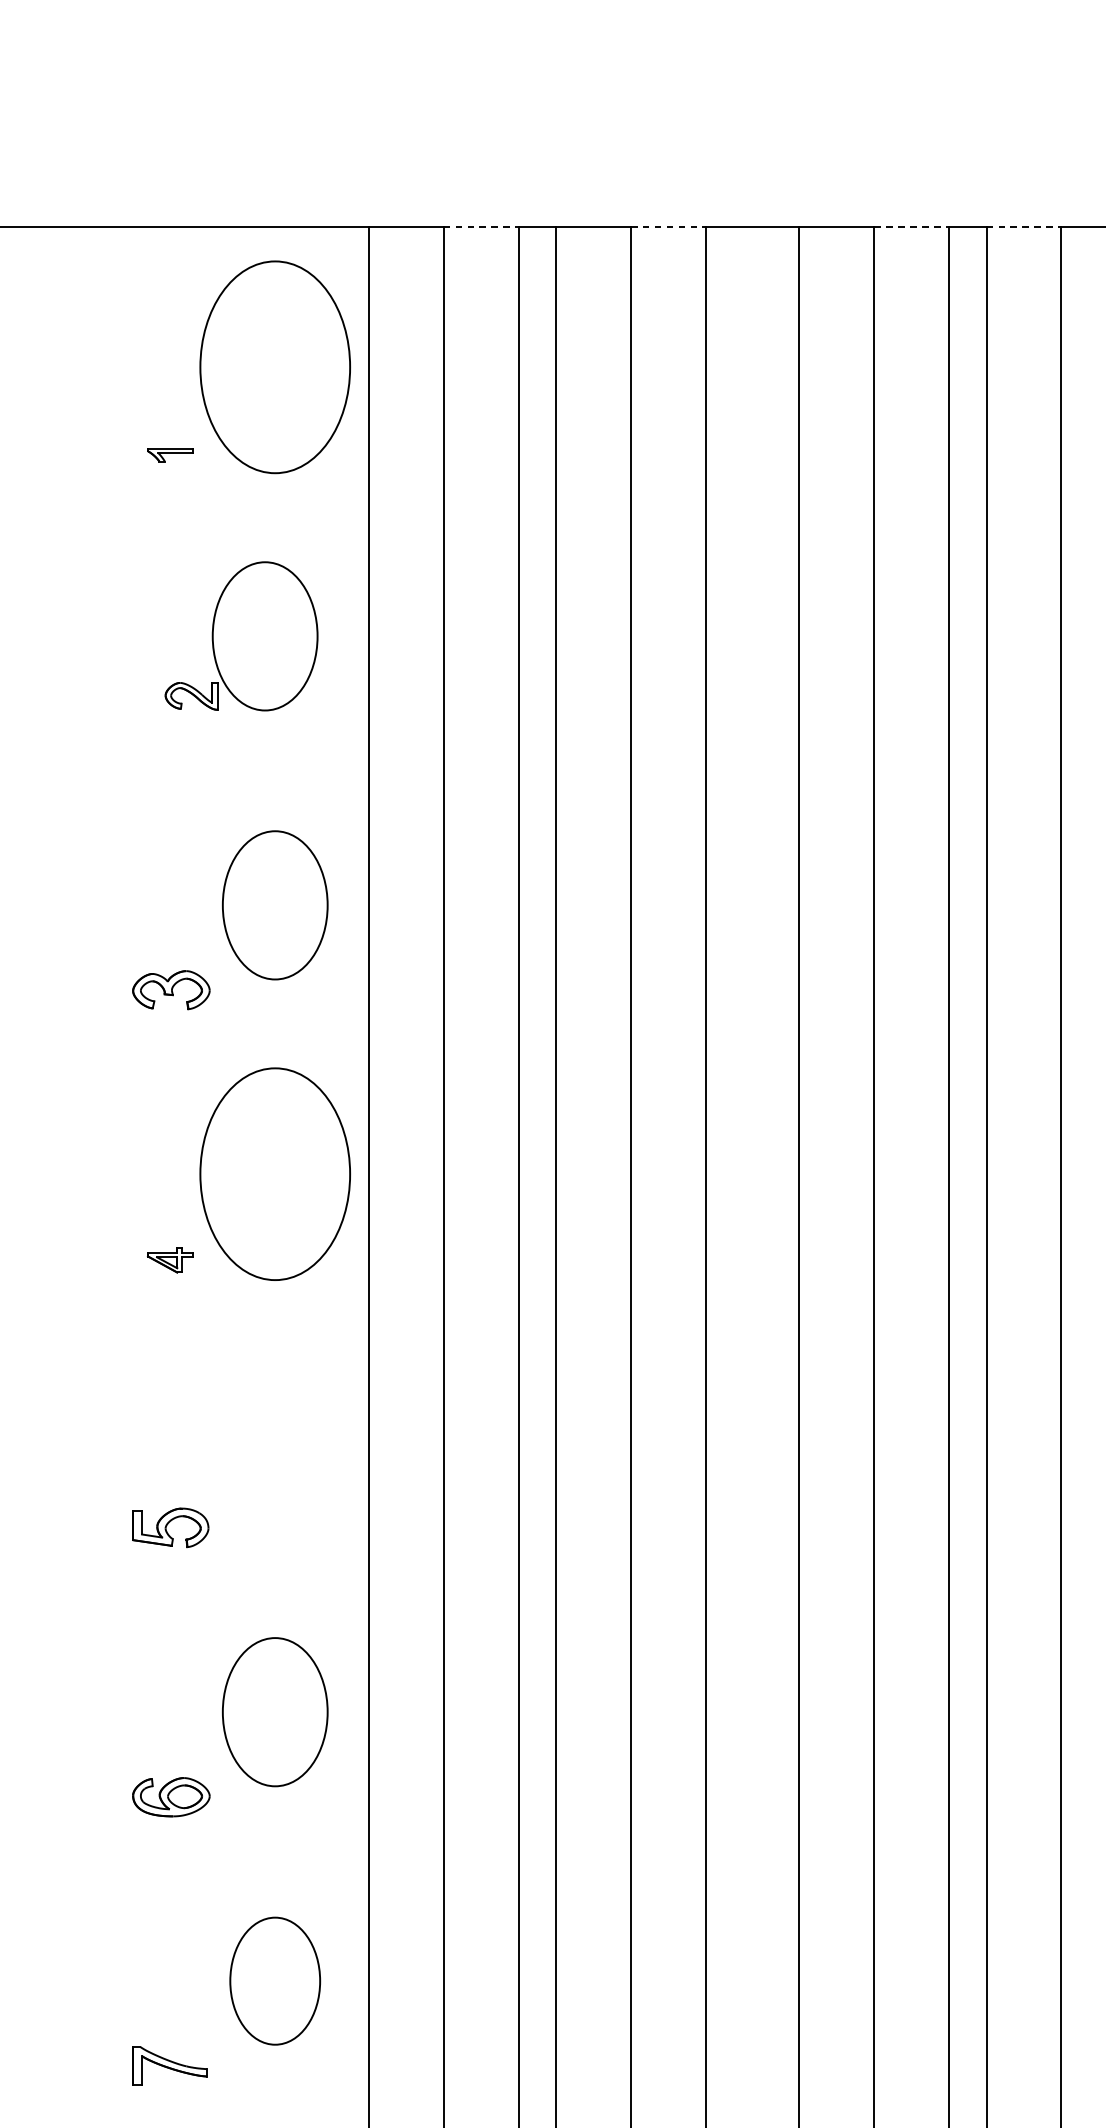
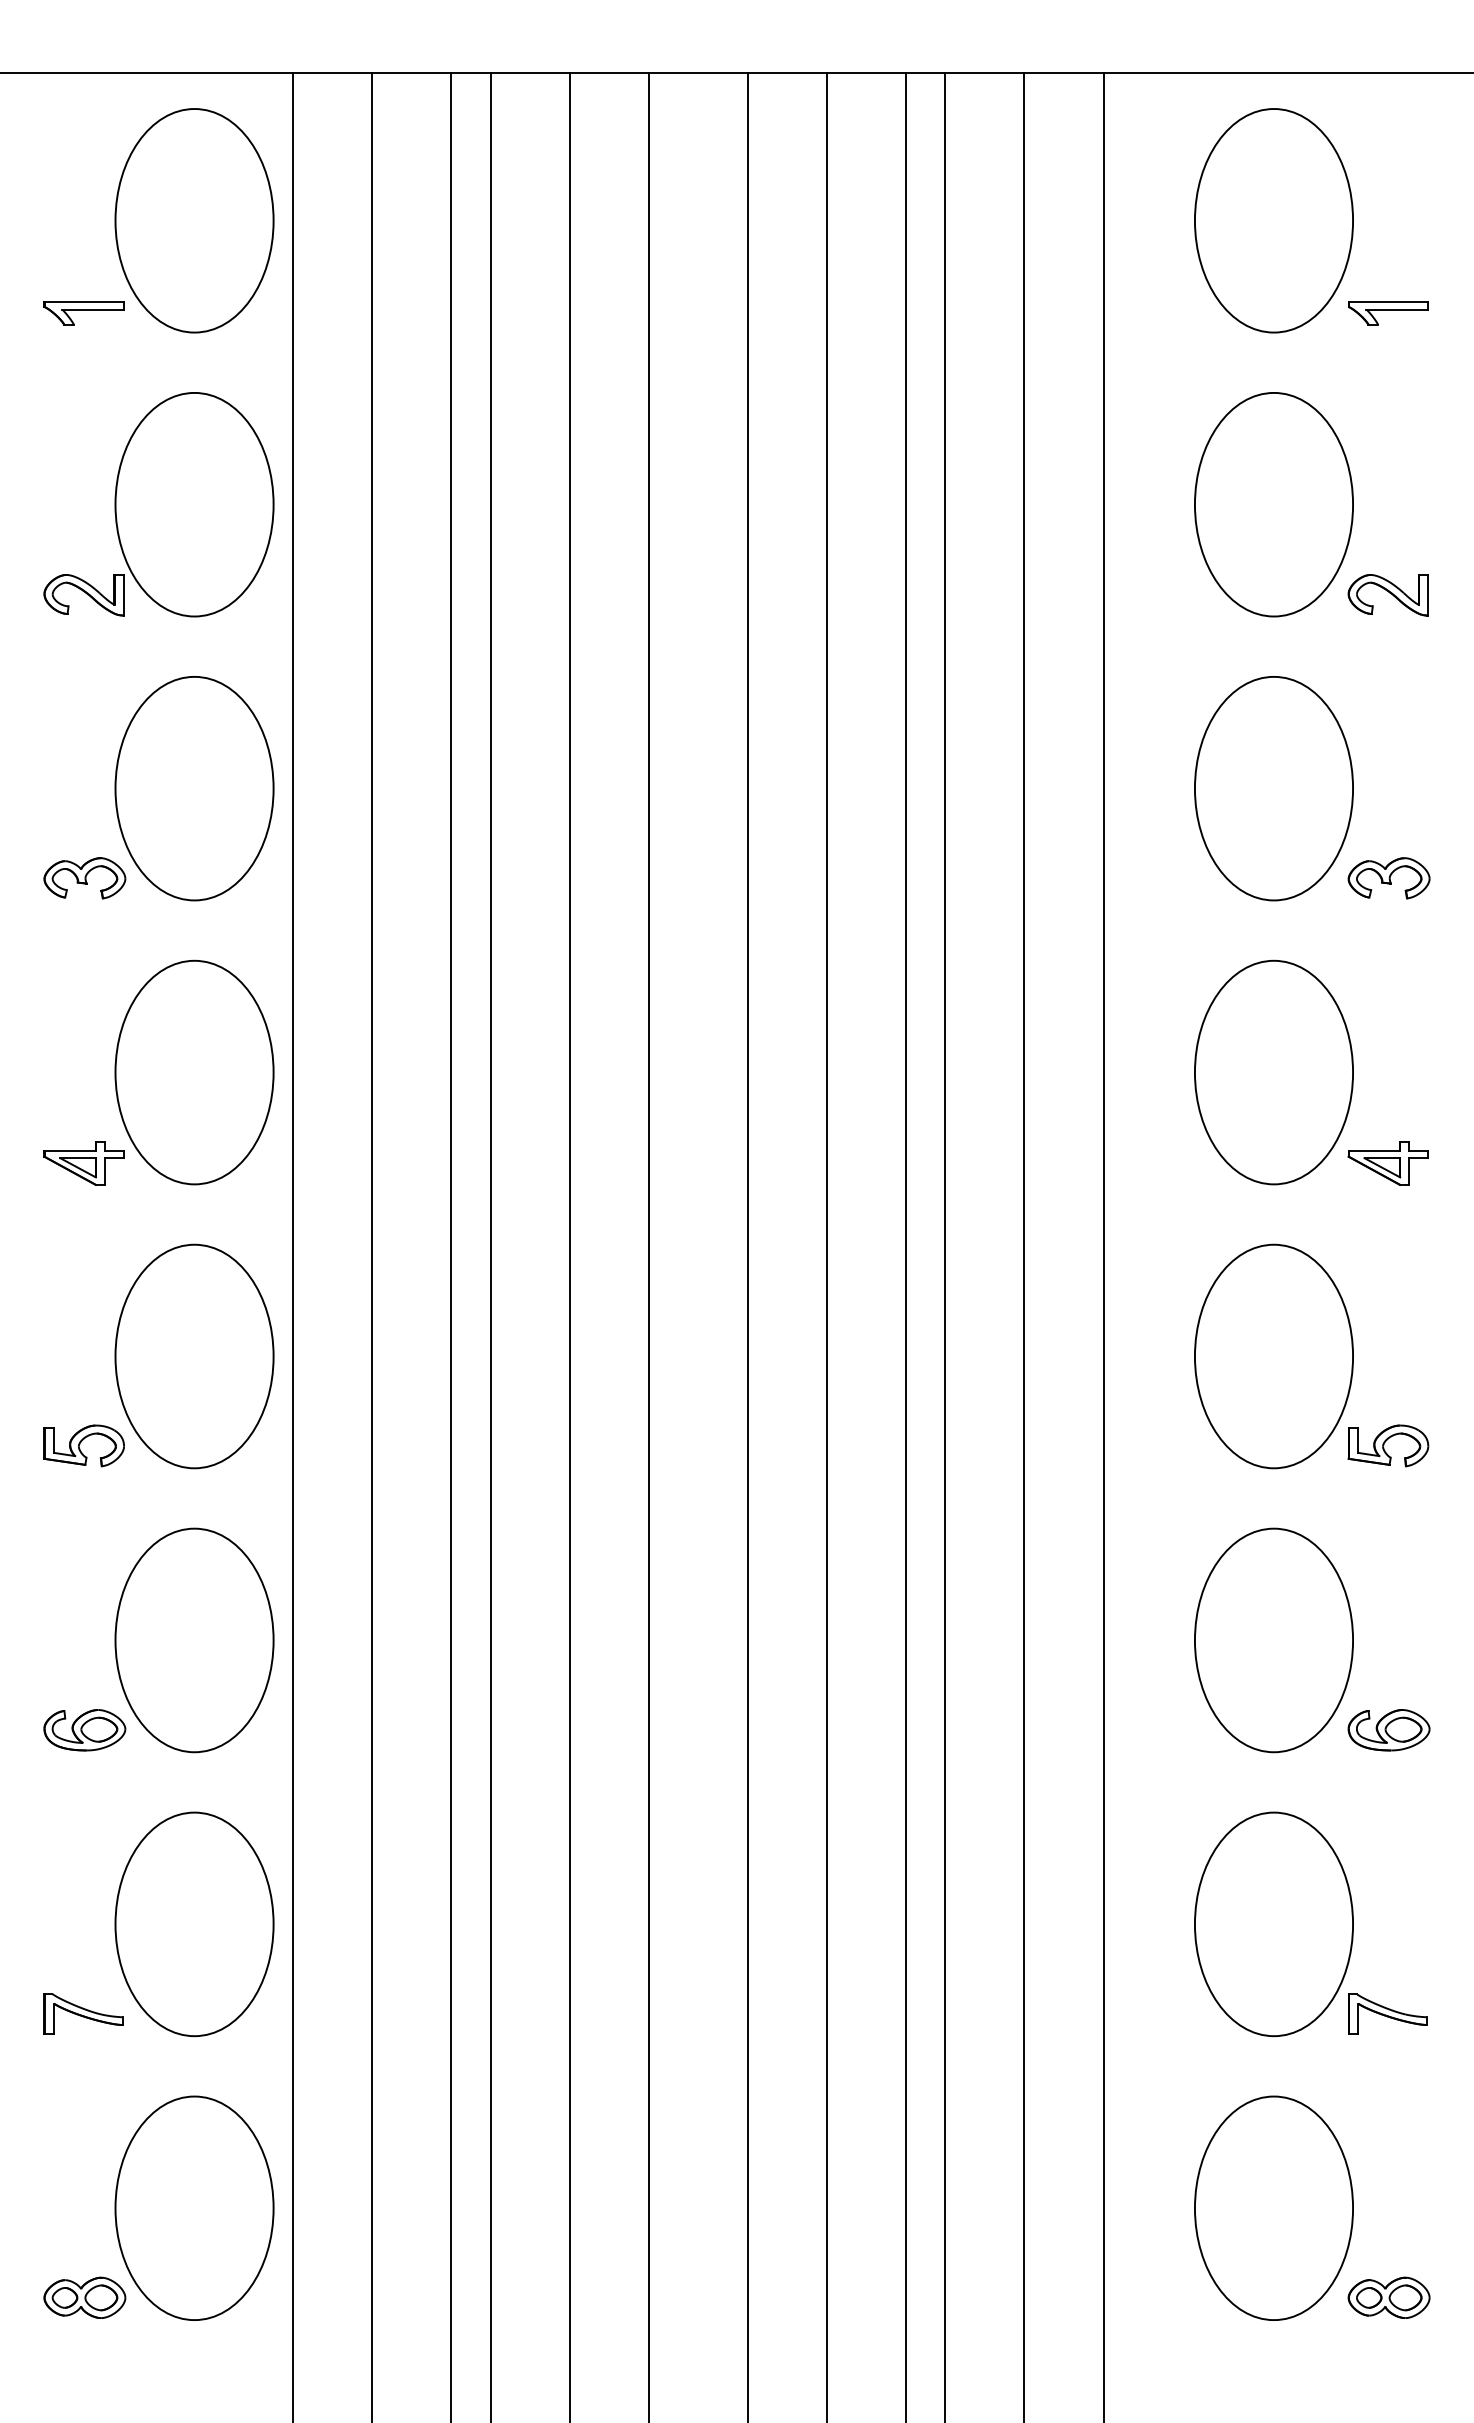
line: (480, 226) -> (411, 72), dashed -> solid
line: (668, 226) -> (609, 72), dashed -> solid
line: (911, 226) -> (866, 72), dashed -> solid
line: (1024, 226) -> (985, 72), dashed -> solid
part: (170, 455) -> (83, 313), size x1.67
part: (241, 636) -> (158, 504), size x1.43
part: (275, 905) -> (194, 788), size x1.43
part: (170, 1260) -> (83, 1163), size x1.67
part: (275, 1443) -> (194, 1356), added
part: (275, 1712) -> (194, 1640), size x1.43
part: (275, 1981) -> (194, 1924), size x1.67

